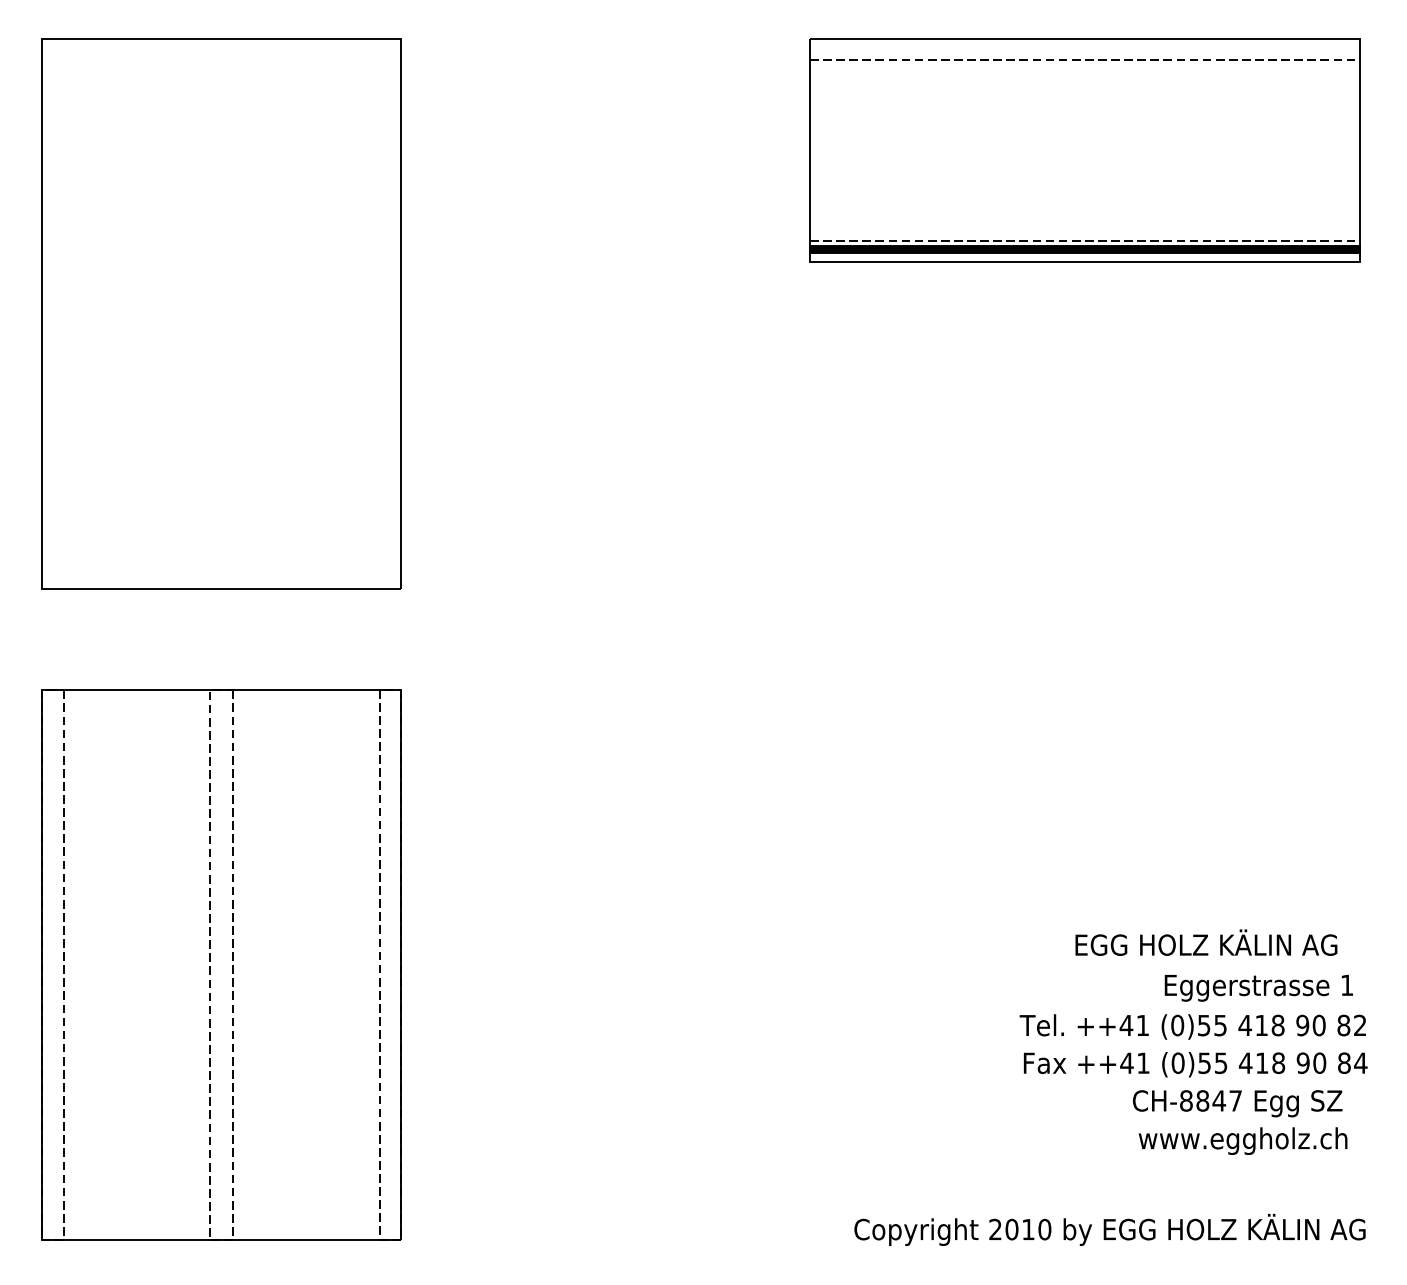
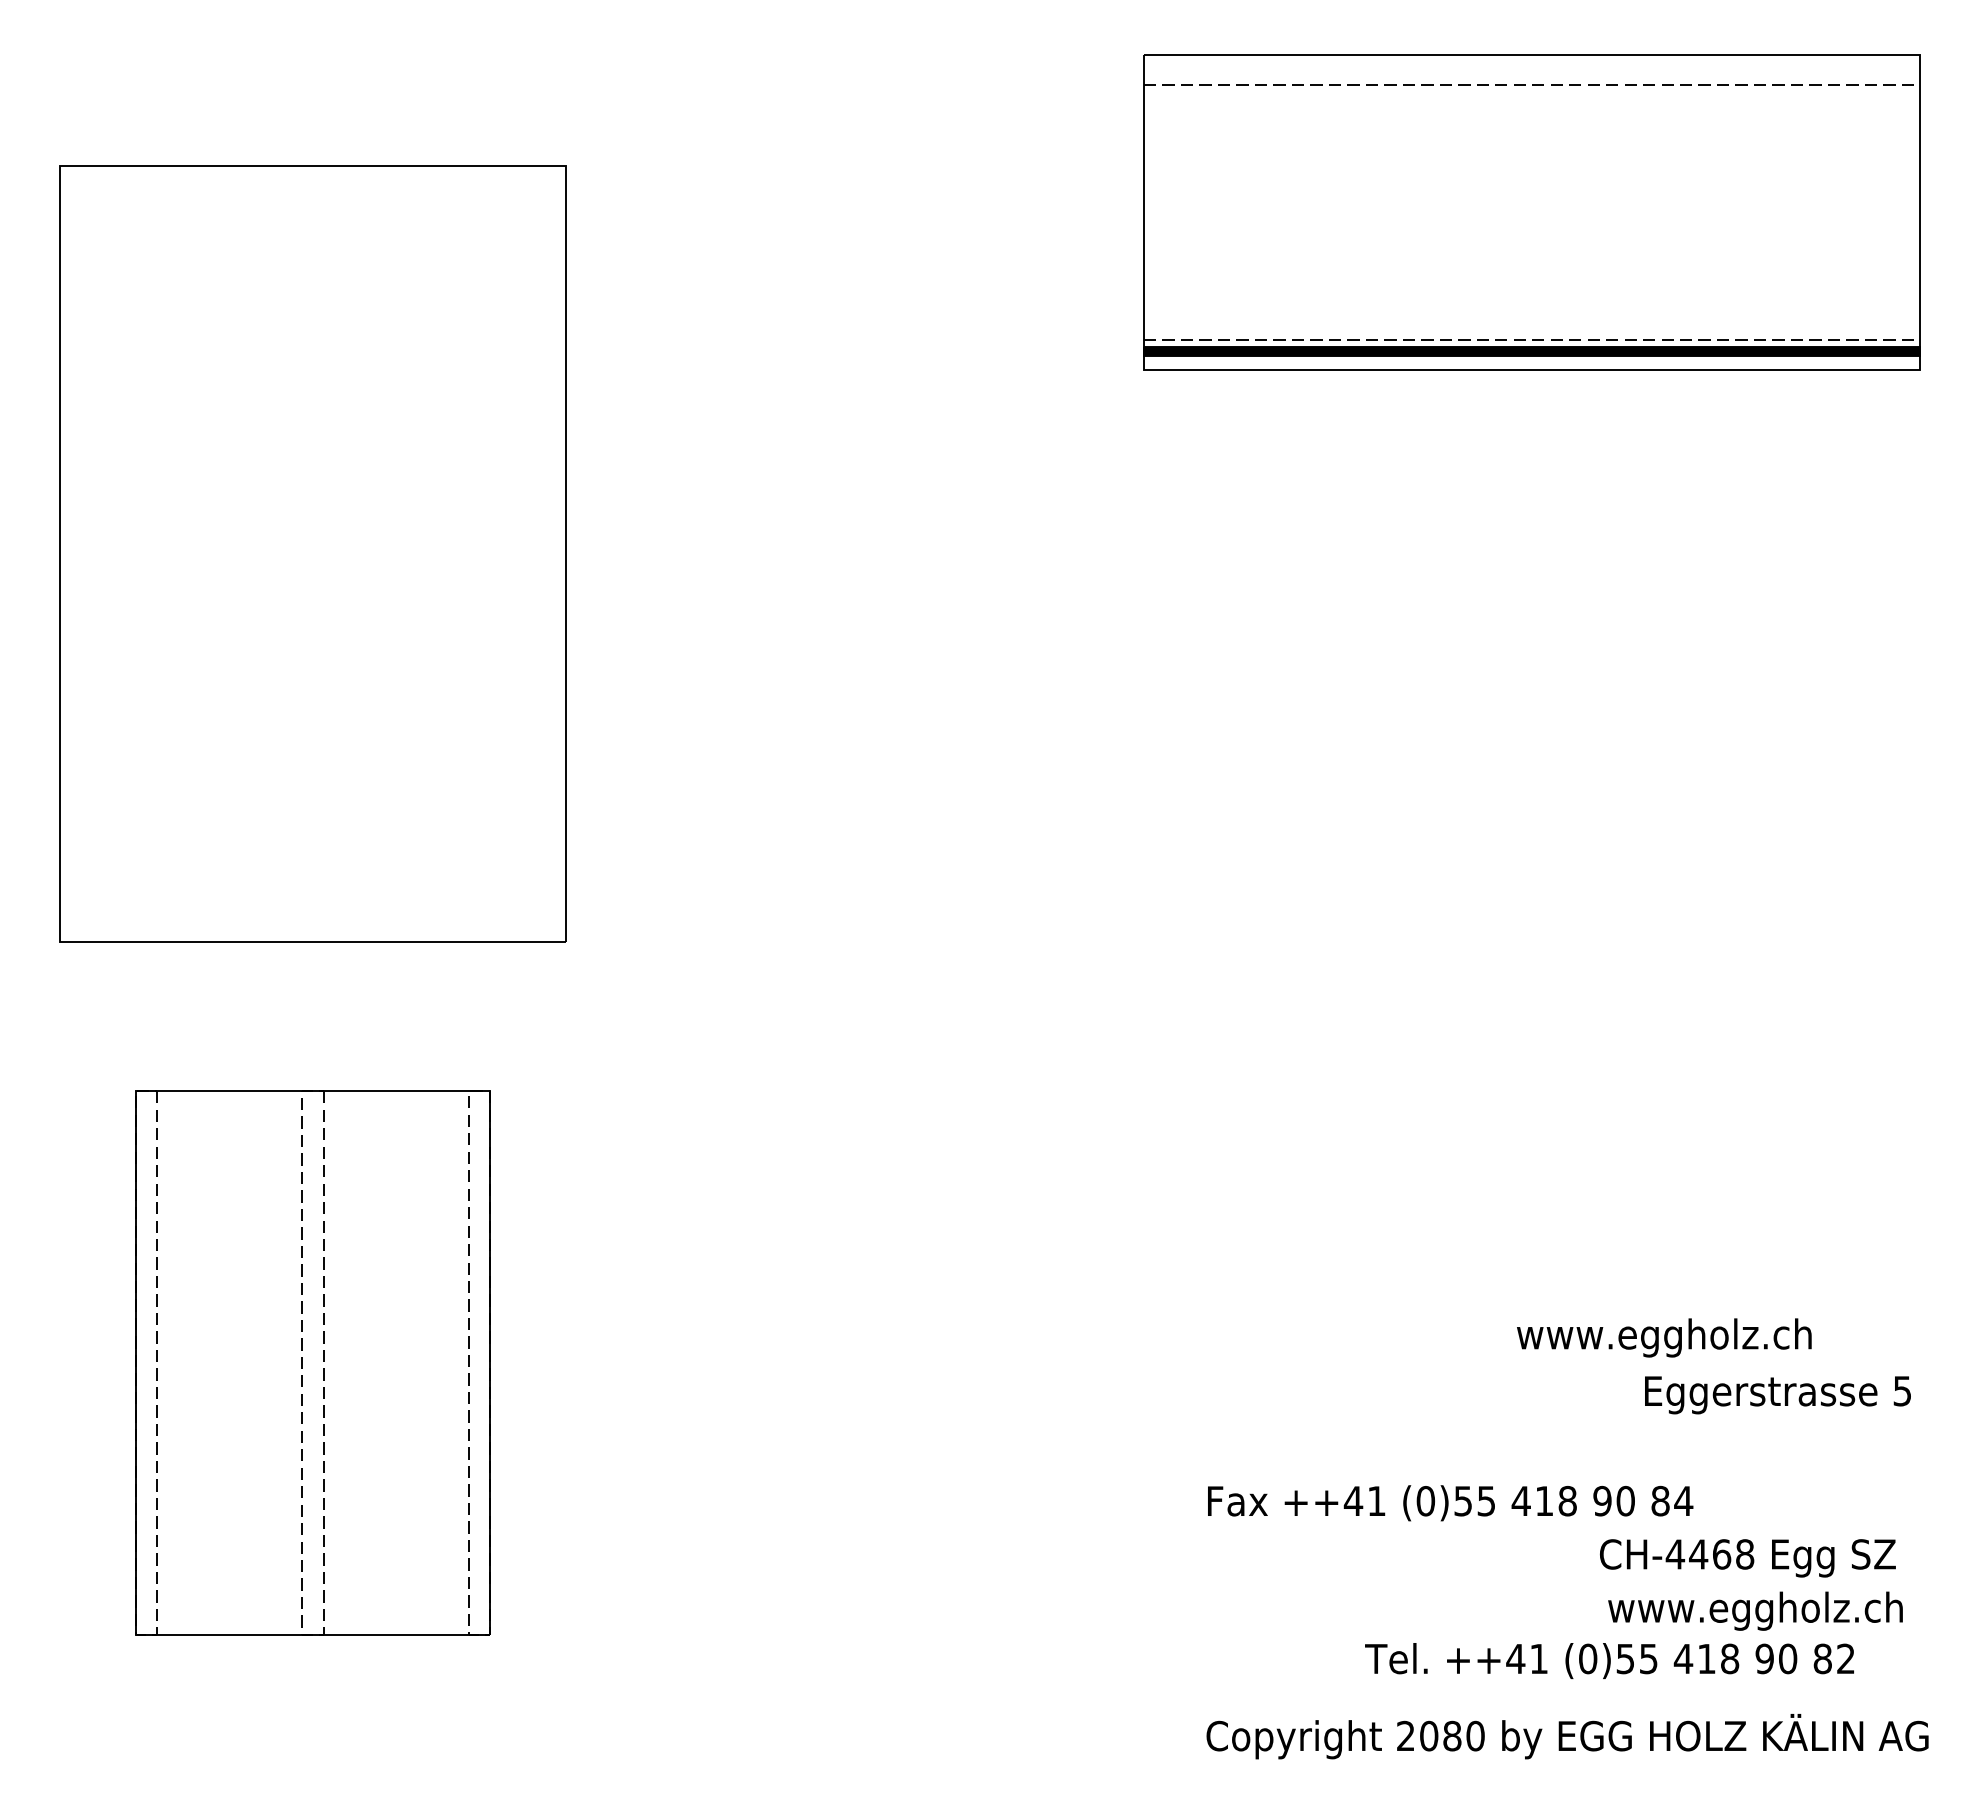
part: (221, 313) -> (312, 553), moved
text: (1205, 945) -> (1702, 1334), EGG HOLZ KÄLIN AG -> www.eggholz.ch
part: (221, 965) -> (312, 1362), size x0.7
text: (1346, 985) -> (1901, 1391), 1 -> 5
text: (1192, 1026) -> (1609, 1660), moved
text: (1195, 1064) -> (1450, 1503), moved
text: (1210, 1100) -> (1709, 1554), CH-8847 -> CH-4468
text: (1028, 1229) -> (1452, 1735), 2010 -> 2080

